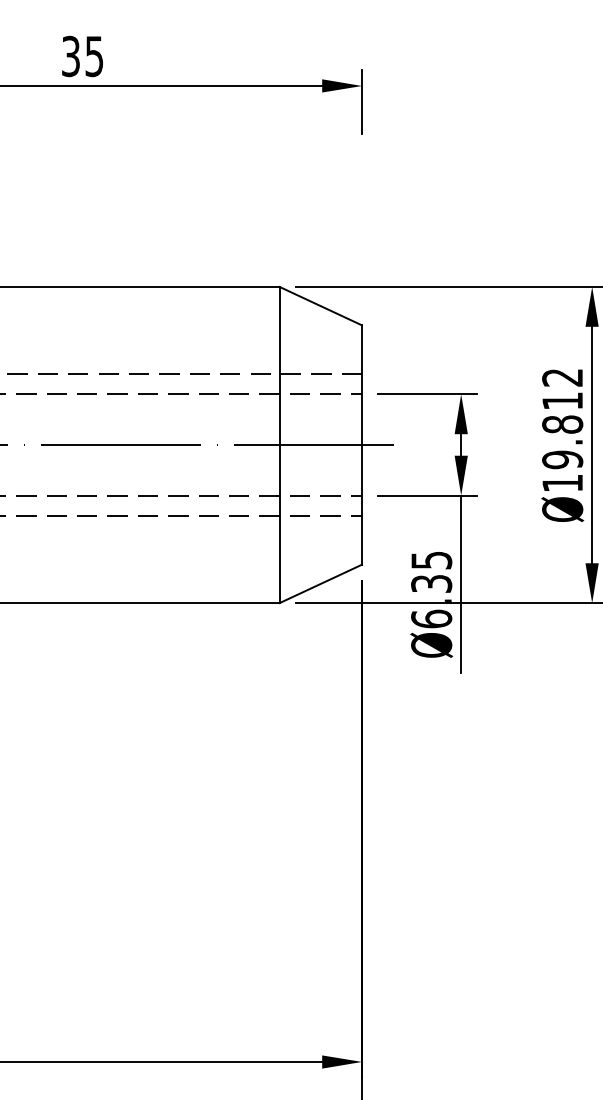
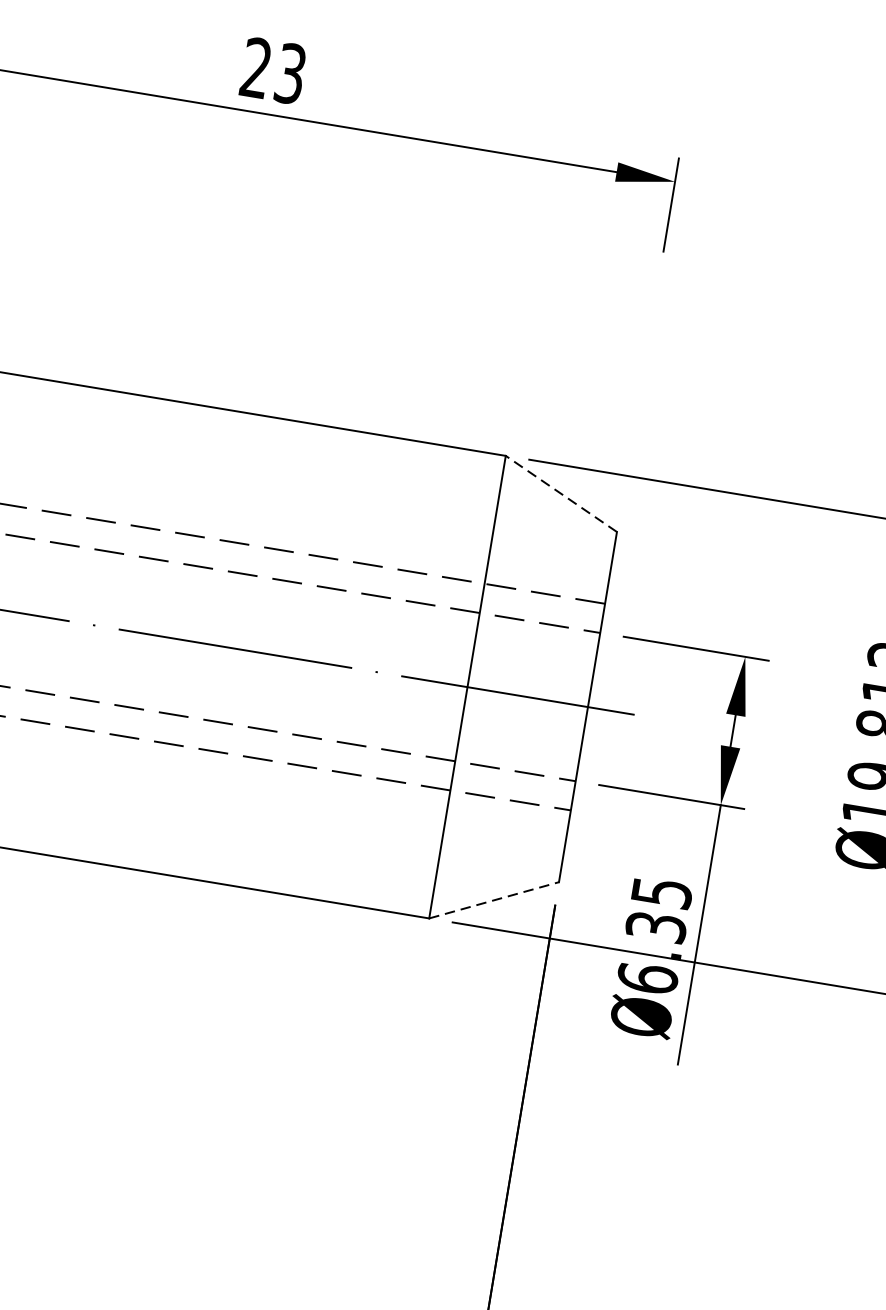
text: (82, 56) -> (273, 70), 35 -> 23
line: (320, 305) -> (561, 492), solid -> dashed
line: (321, 583) -> (495, 899), solid -> dashed

